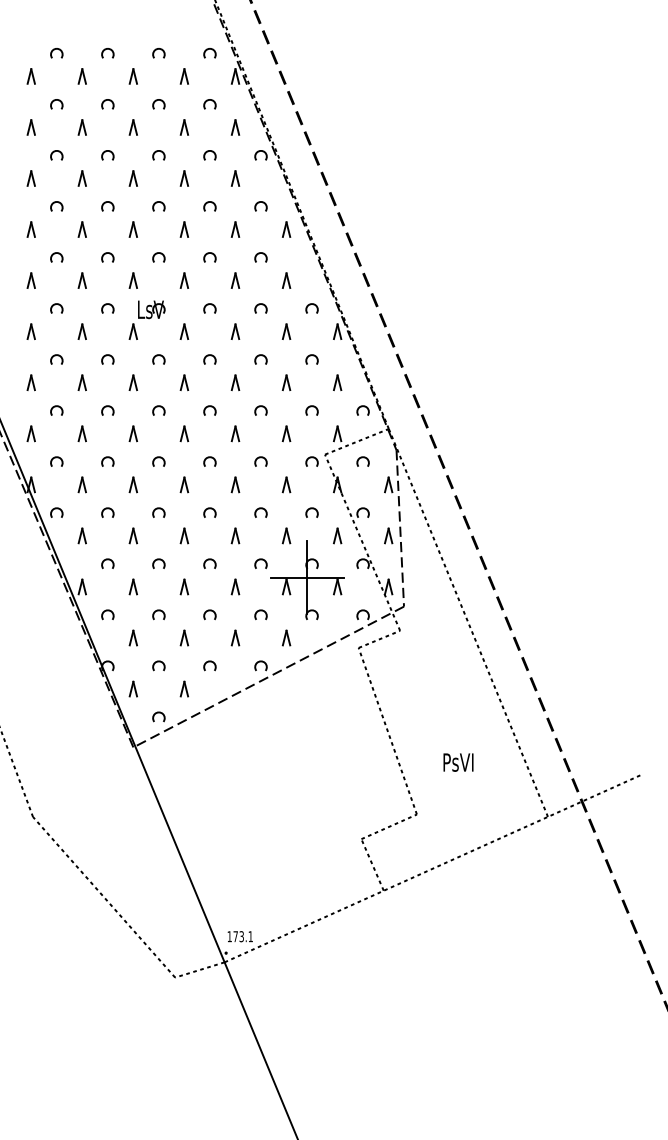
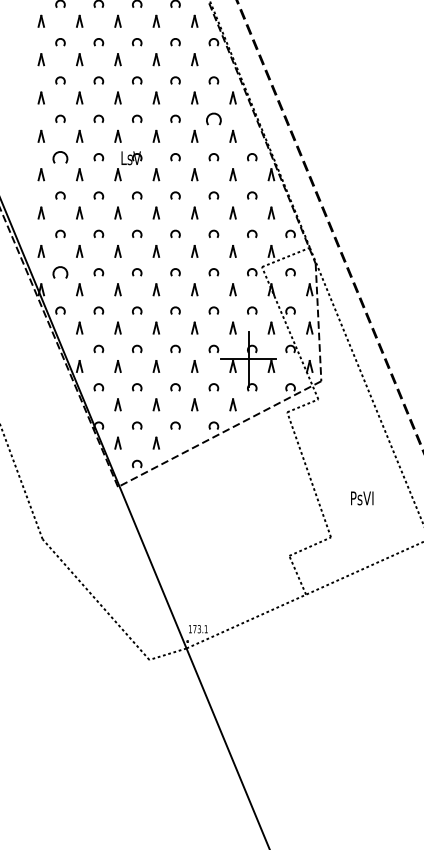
part: (260, 257) -> (213, 118), size x1.6
part: (56, 308) -> (60, 157), size x1.6
part: (56, 461) -> (60, 272), size x1.6

